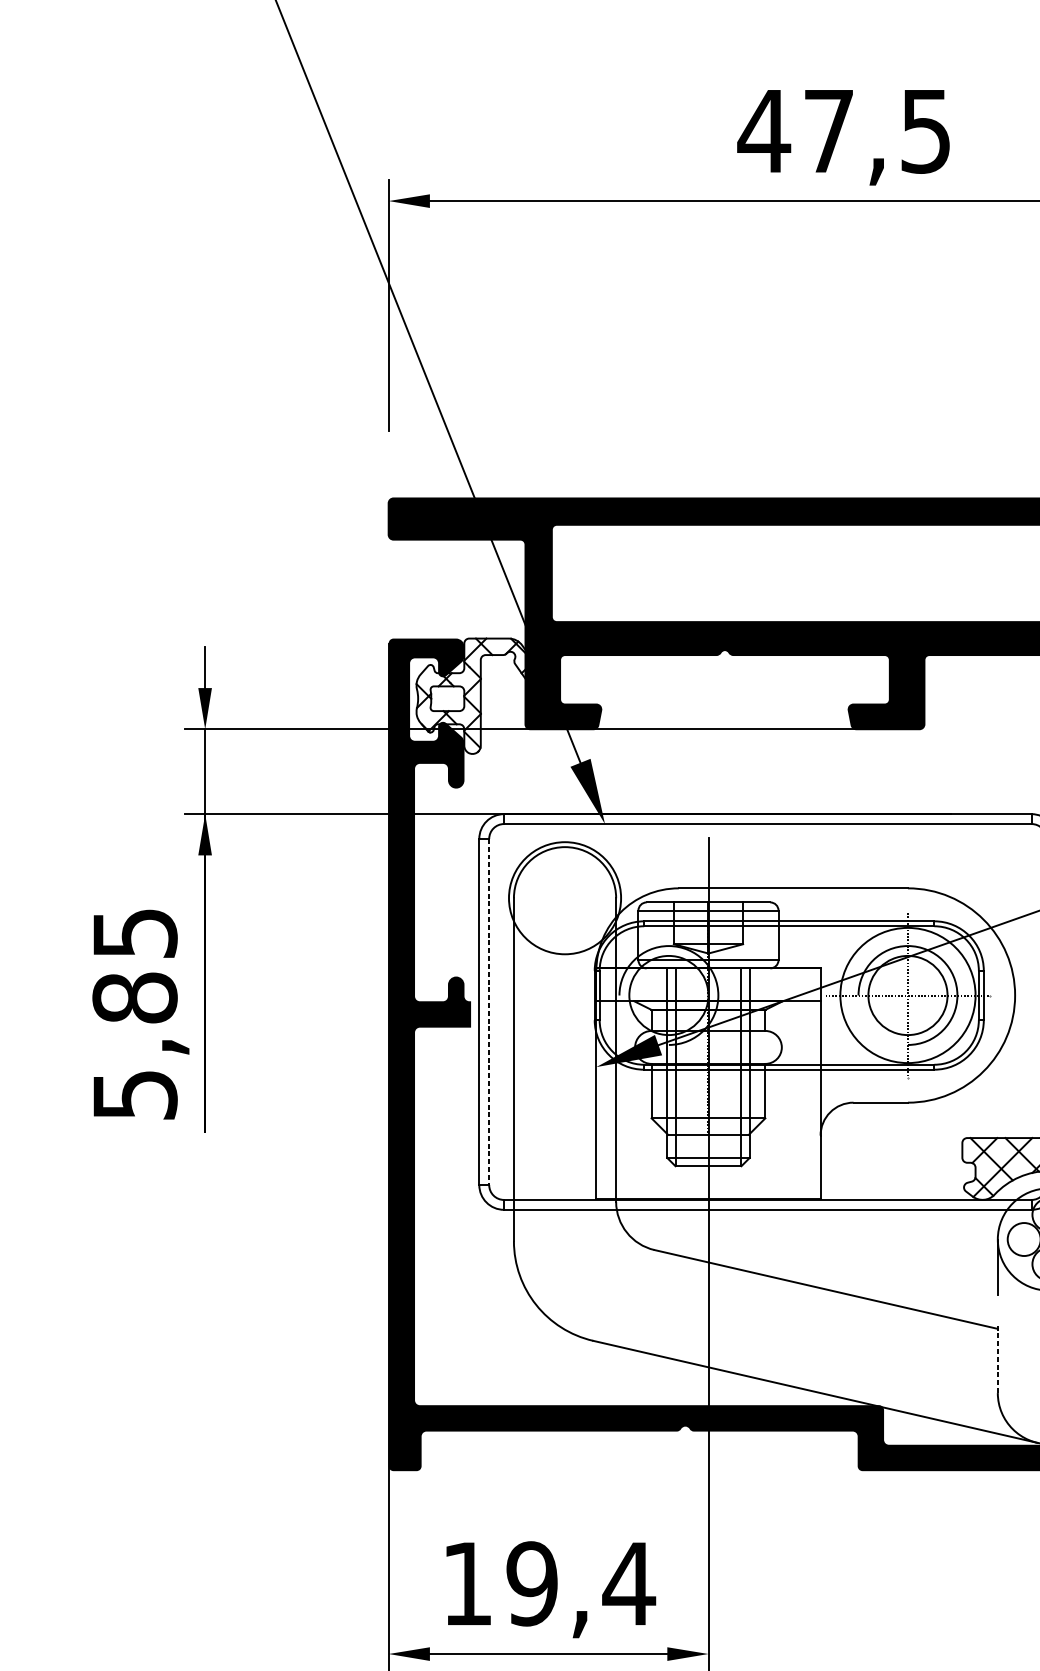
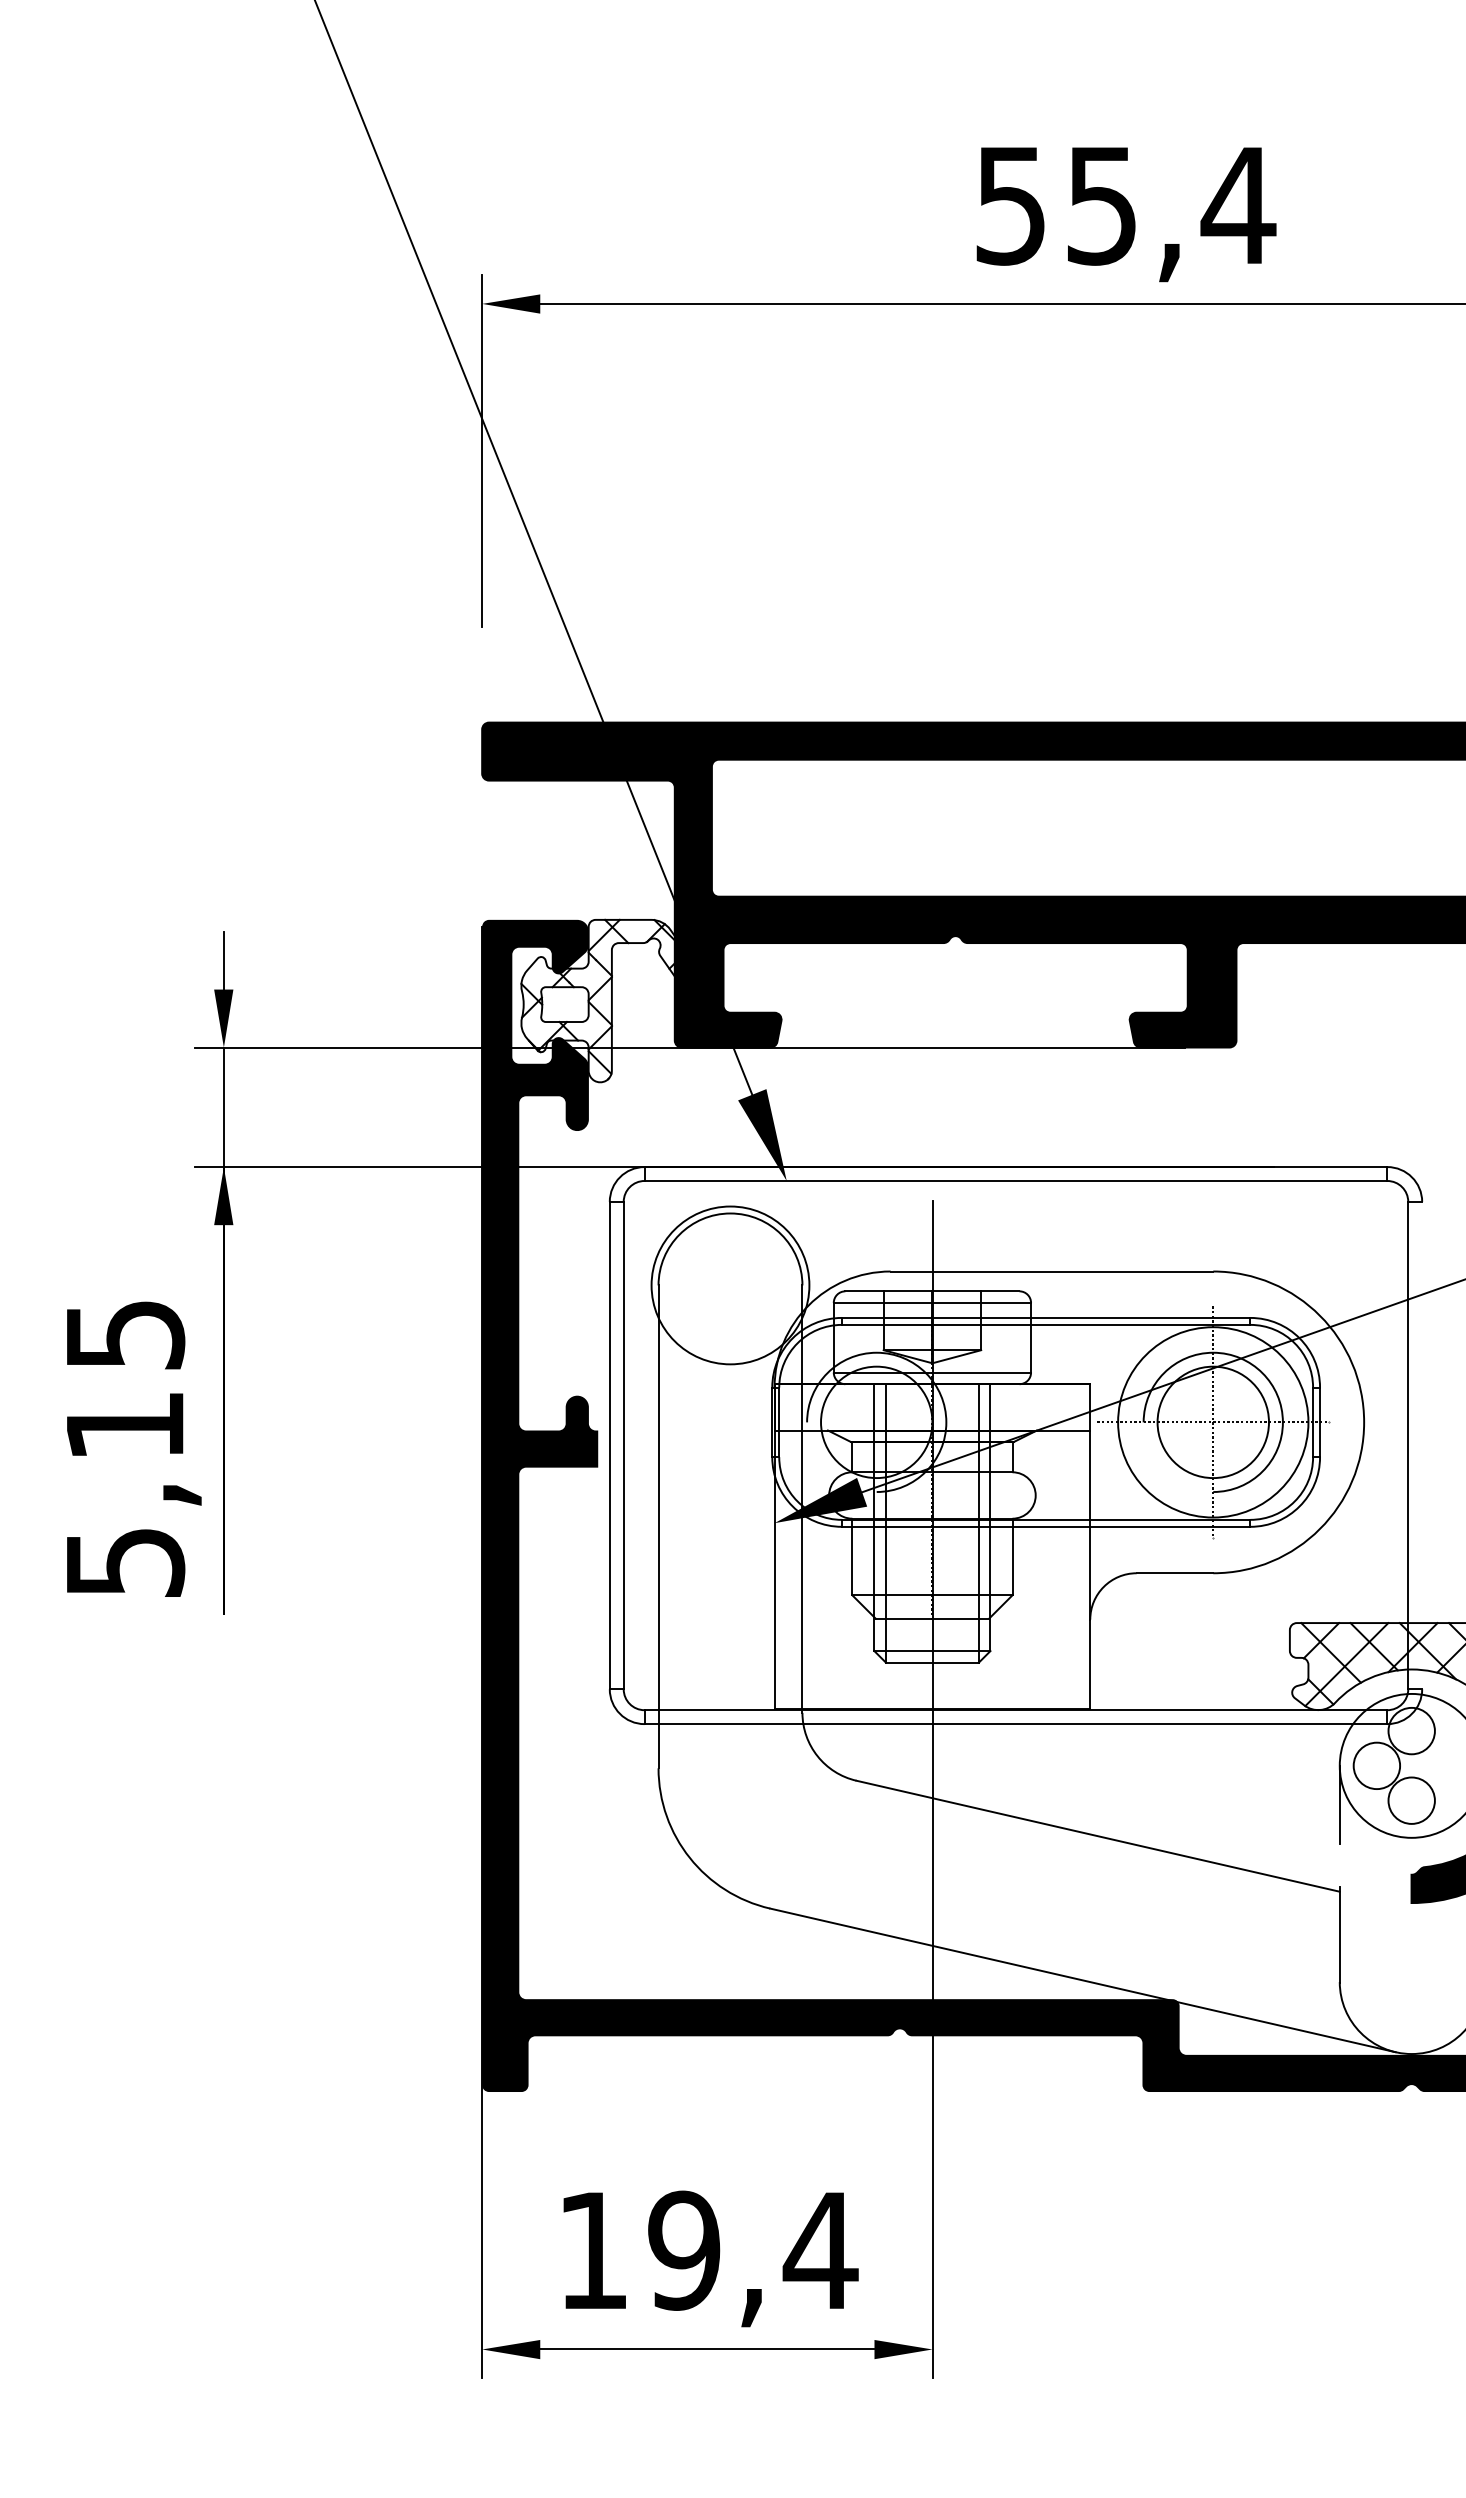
text: (844, 131) -> (1124, 206), 47,5 -> 55,4
text: (135, 997) -> (125, 1425), 5,85 -> 5,15
line: (489, 1011) -> (623, 1445), dashed -> solid
line: (997, 1359) -> (1339, 1935), dashed -> solid

